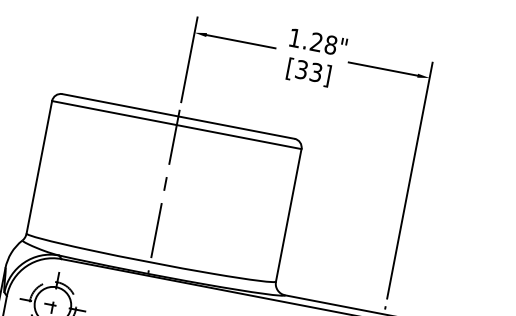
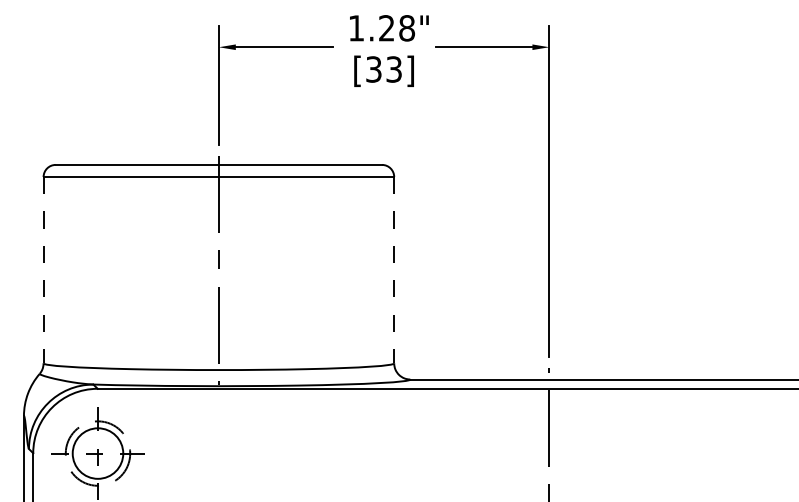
line: (39, 167) -> (43, 270), solid -> dashed
line: (288, 215) -> (394, 270), solid -> dashed

